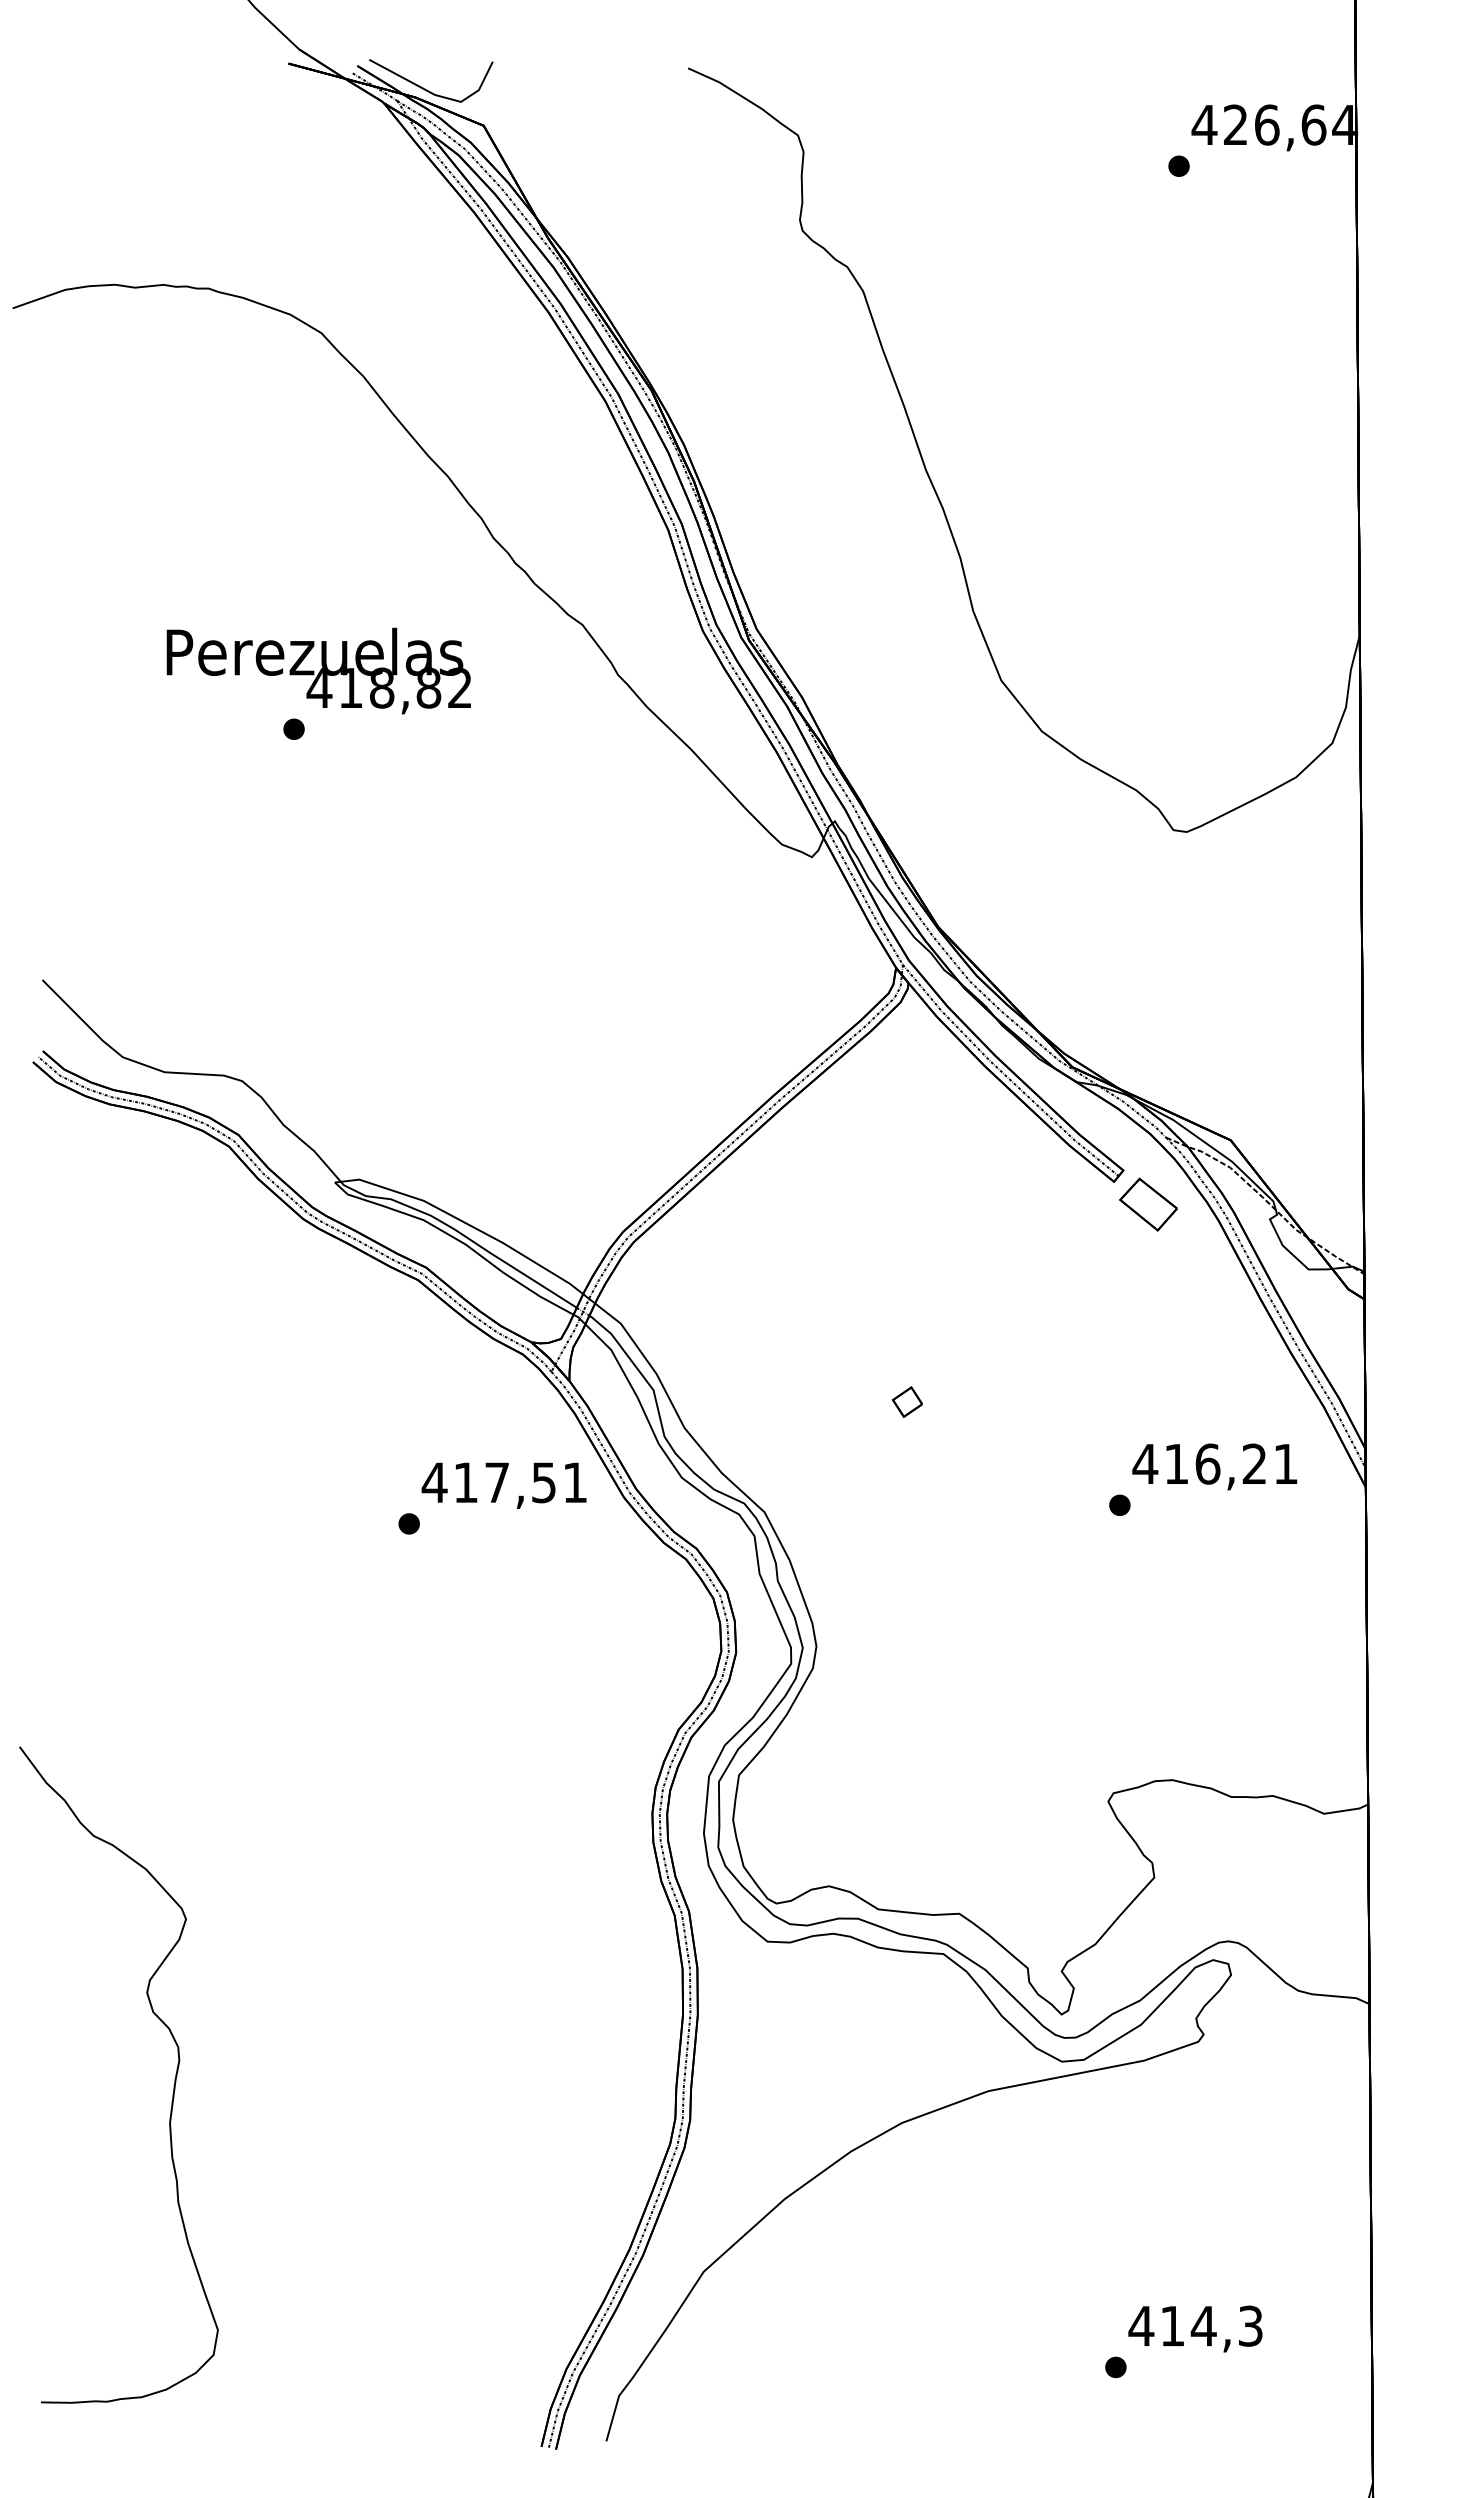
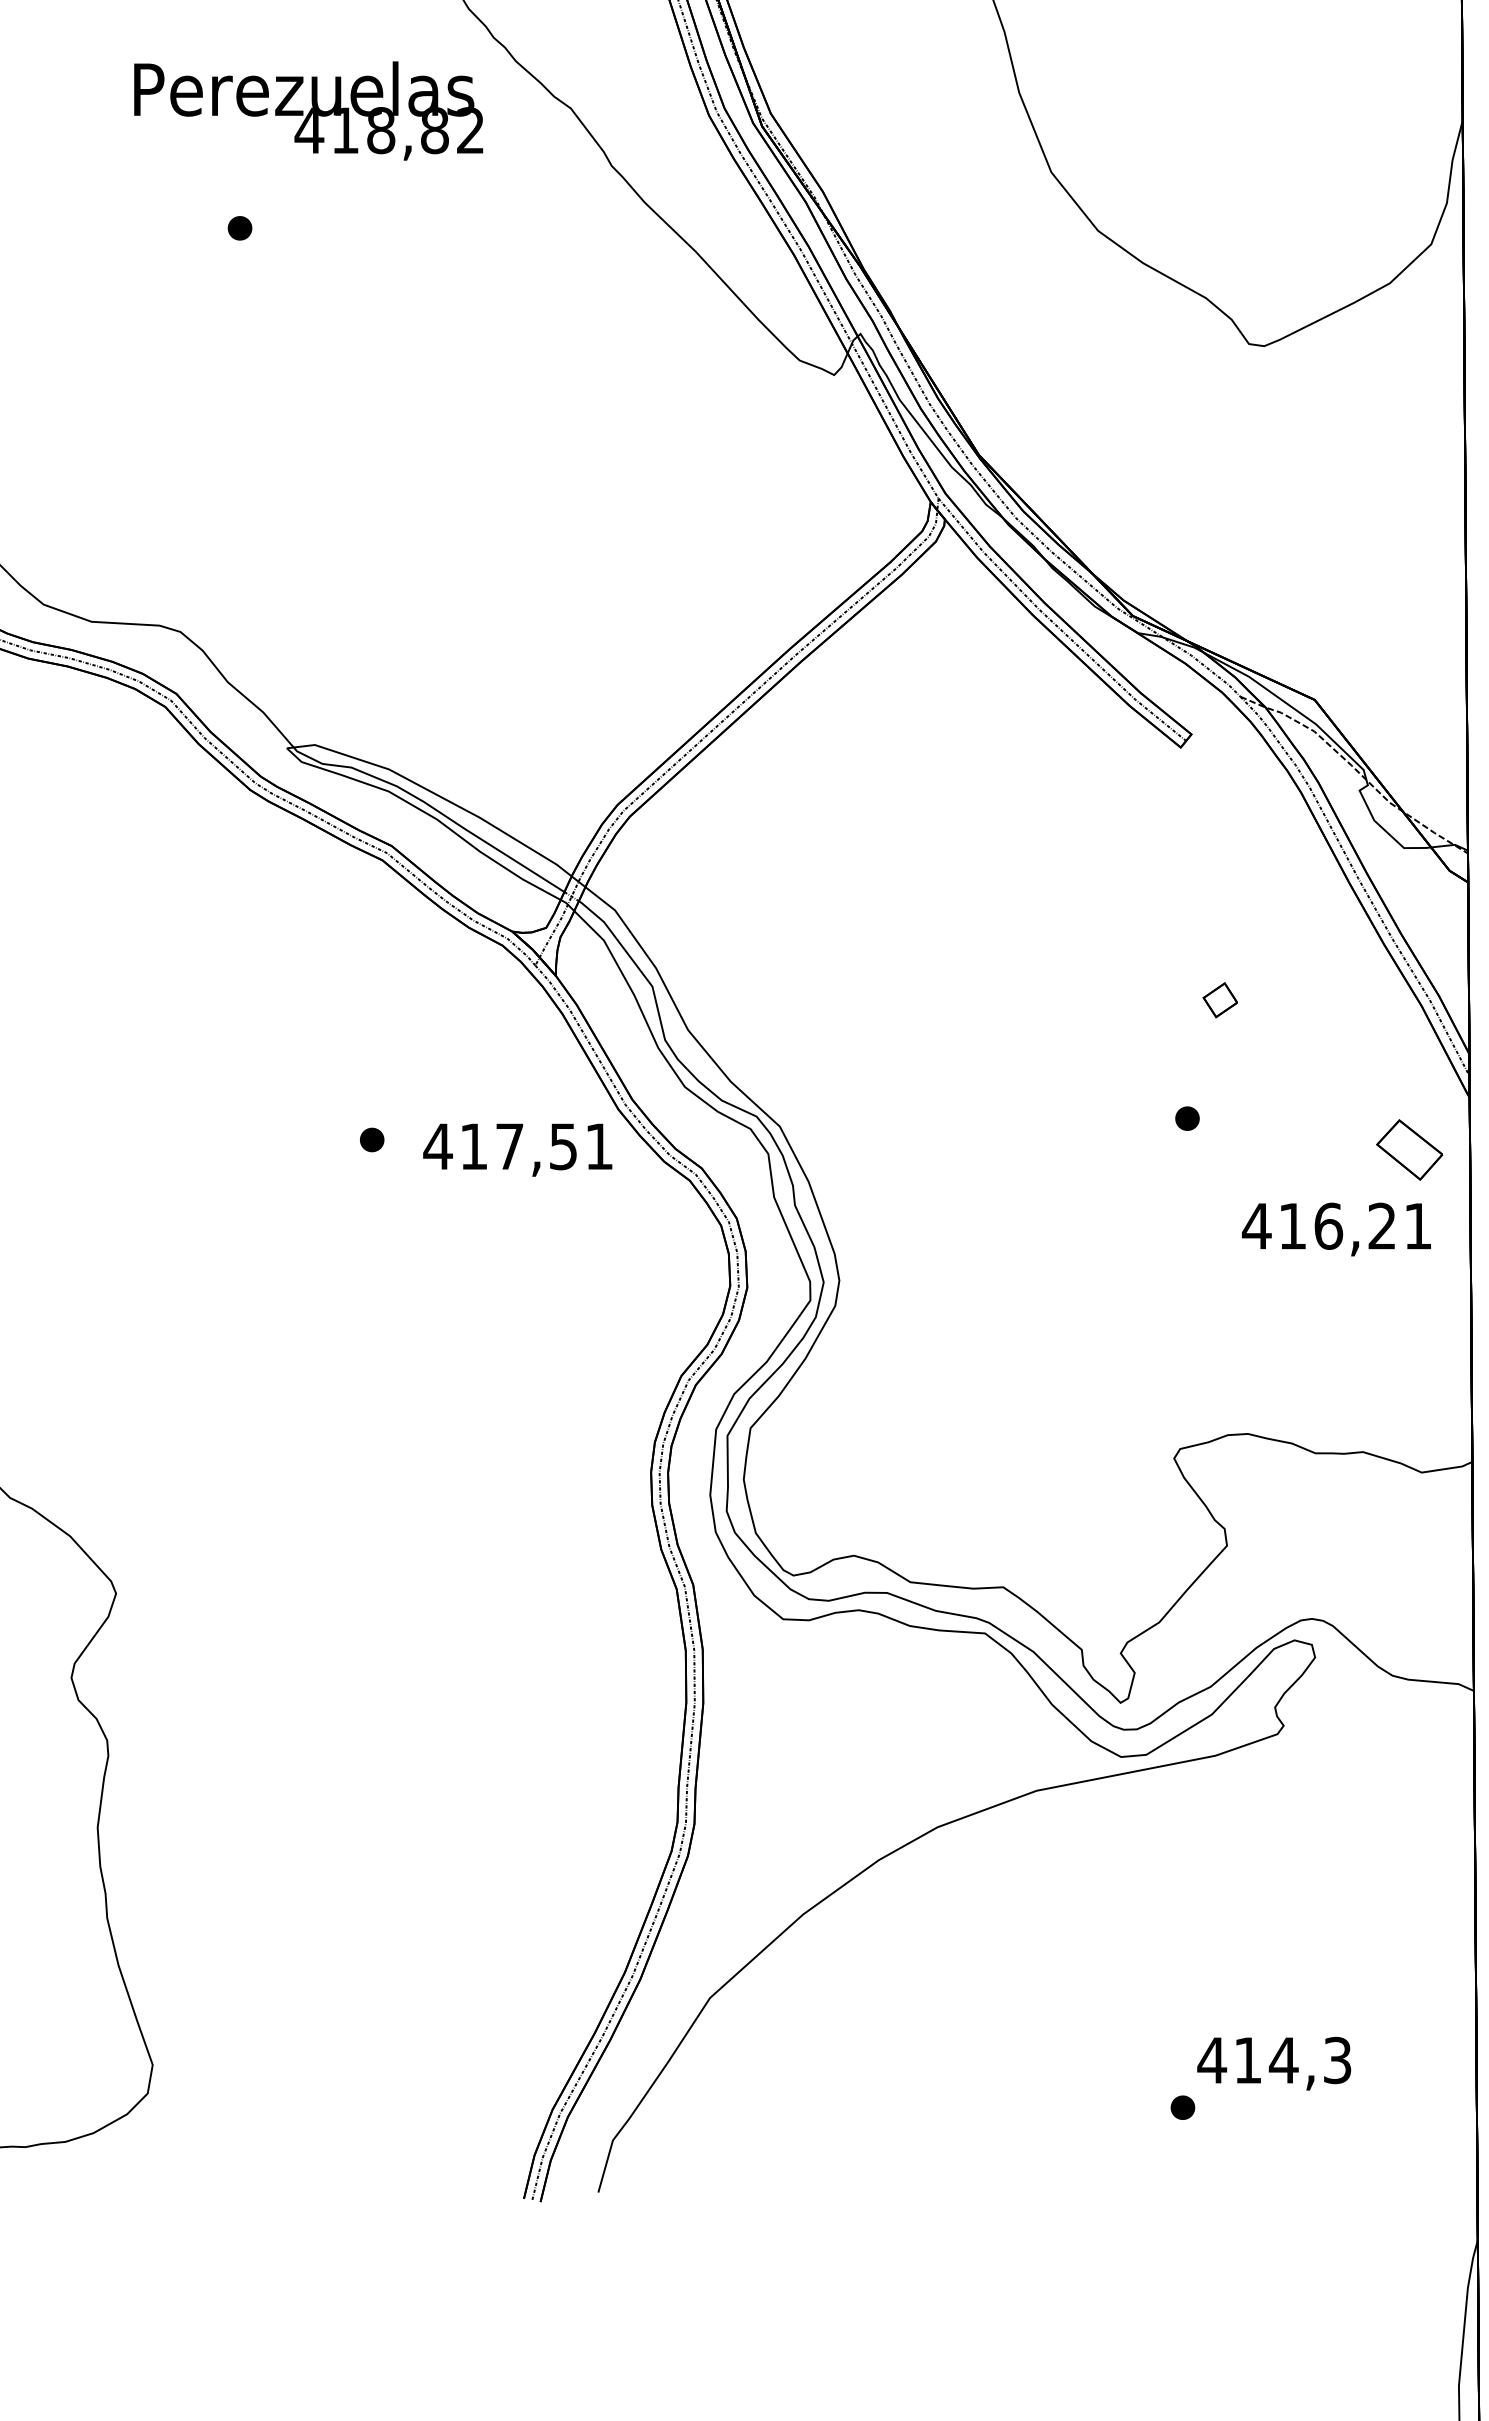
text: (318, 670) -> (308, 110), moved
part: (1148, 1204) -> (1409, 1149), moved
part: (906, 1401) -> (1219, 999), moved
text: (1214, 1466) -> (1336, 1229), moved
text: (503, 1485) -> (517, 1149), moved

